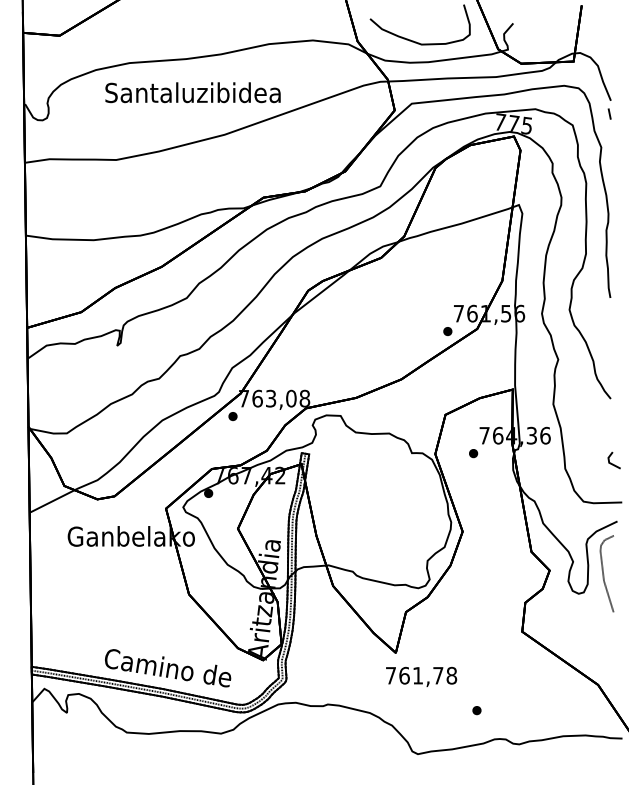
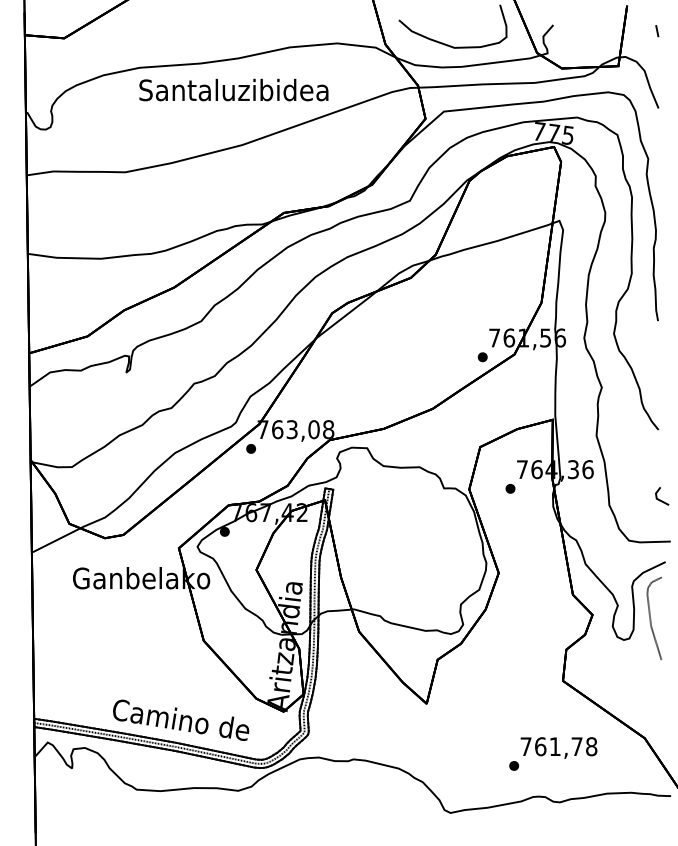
text: (192, 92) -> (233, 89), moved
line: (609, 113) -> (657, 30), moved
text: (421, 676) -> (558, 747), moved

